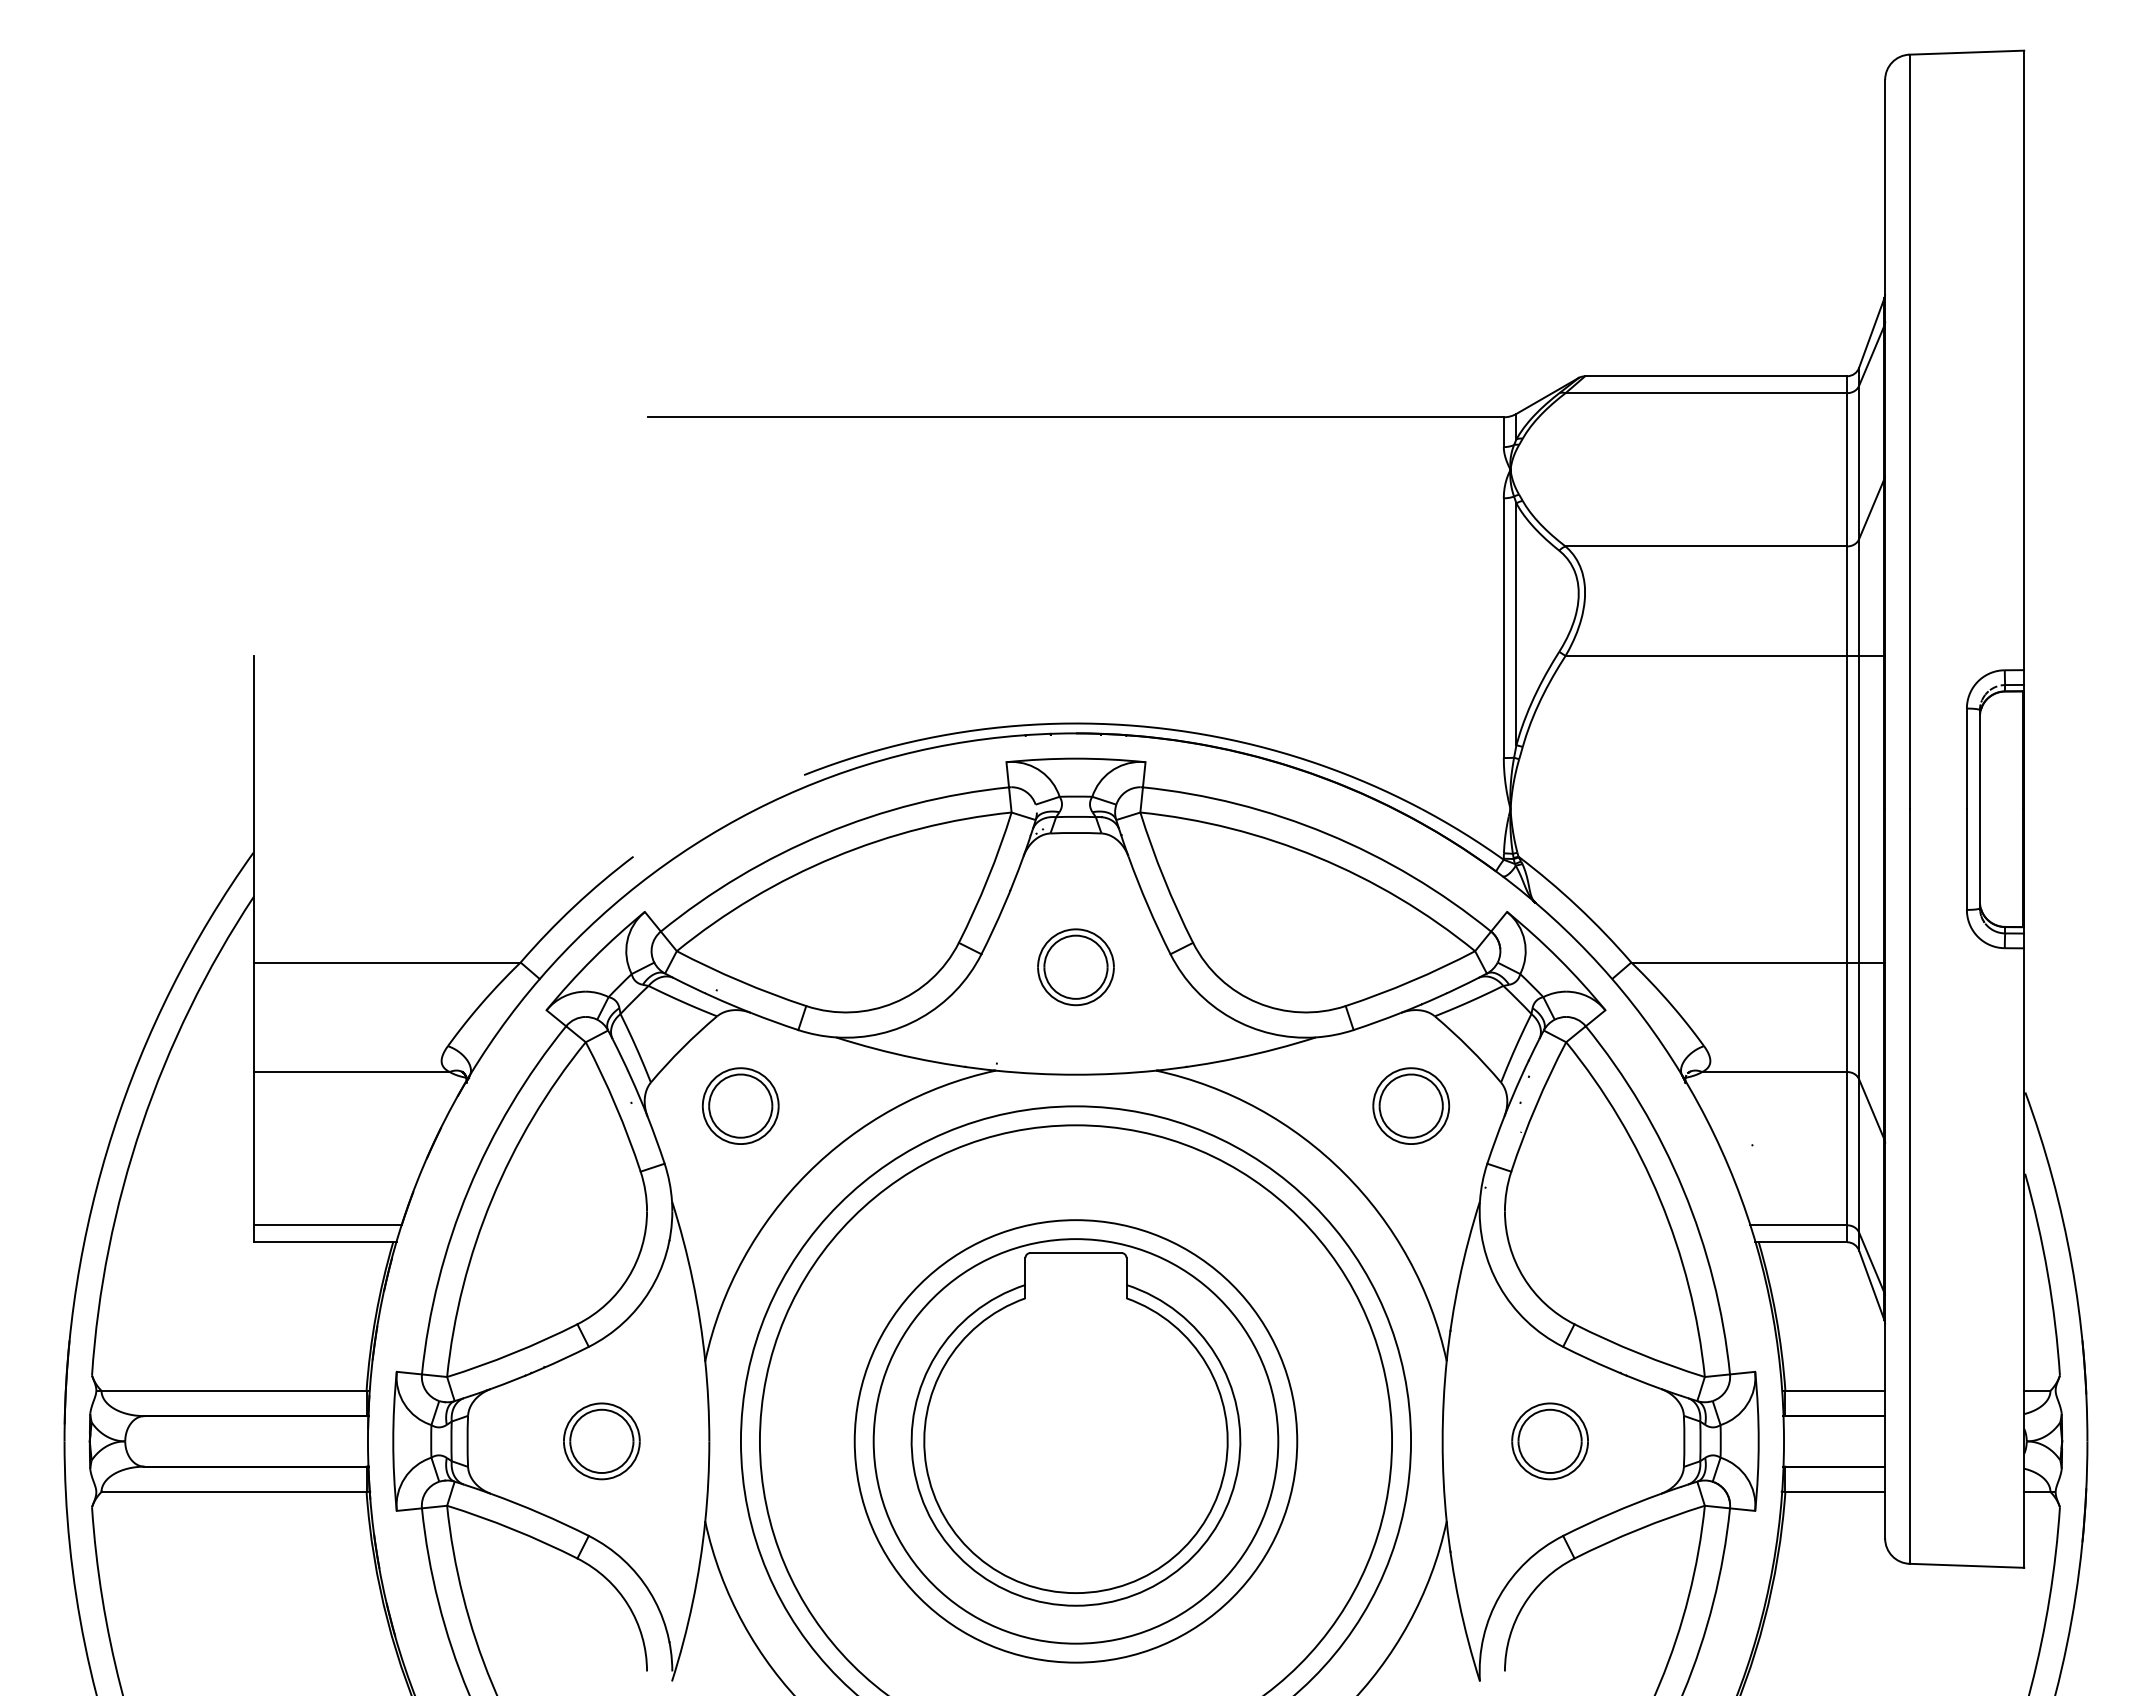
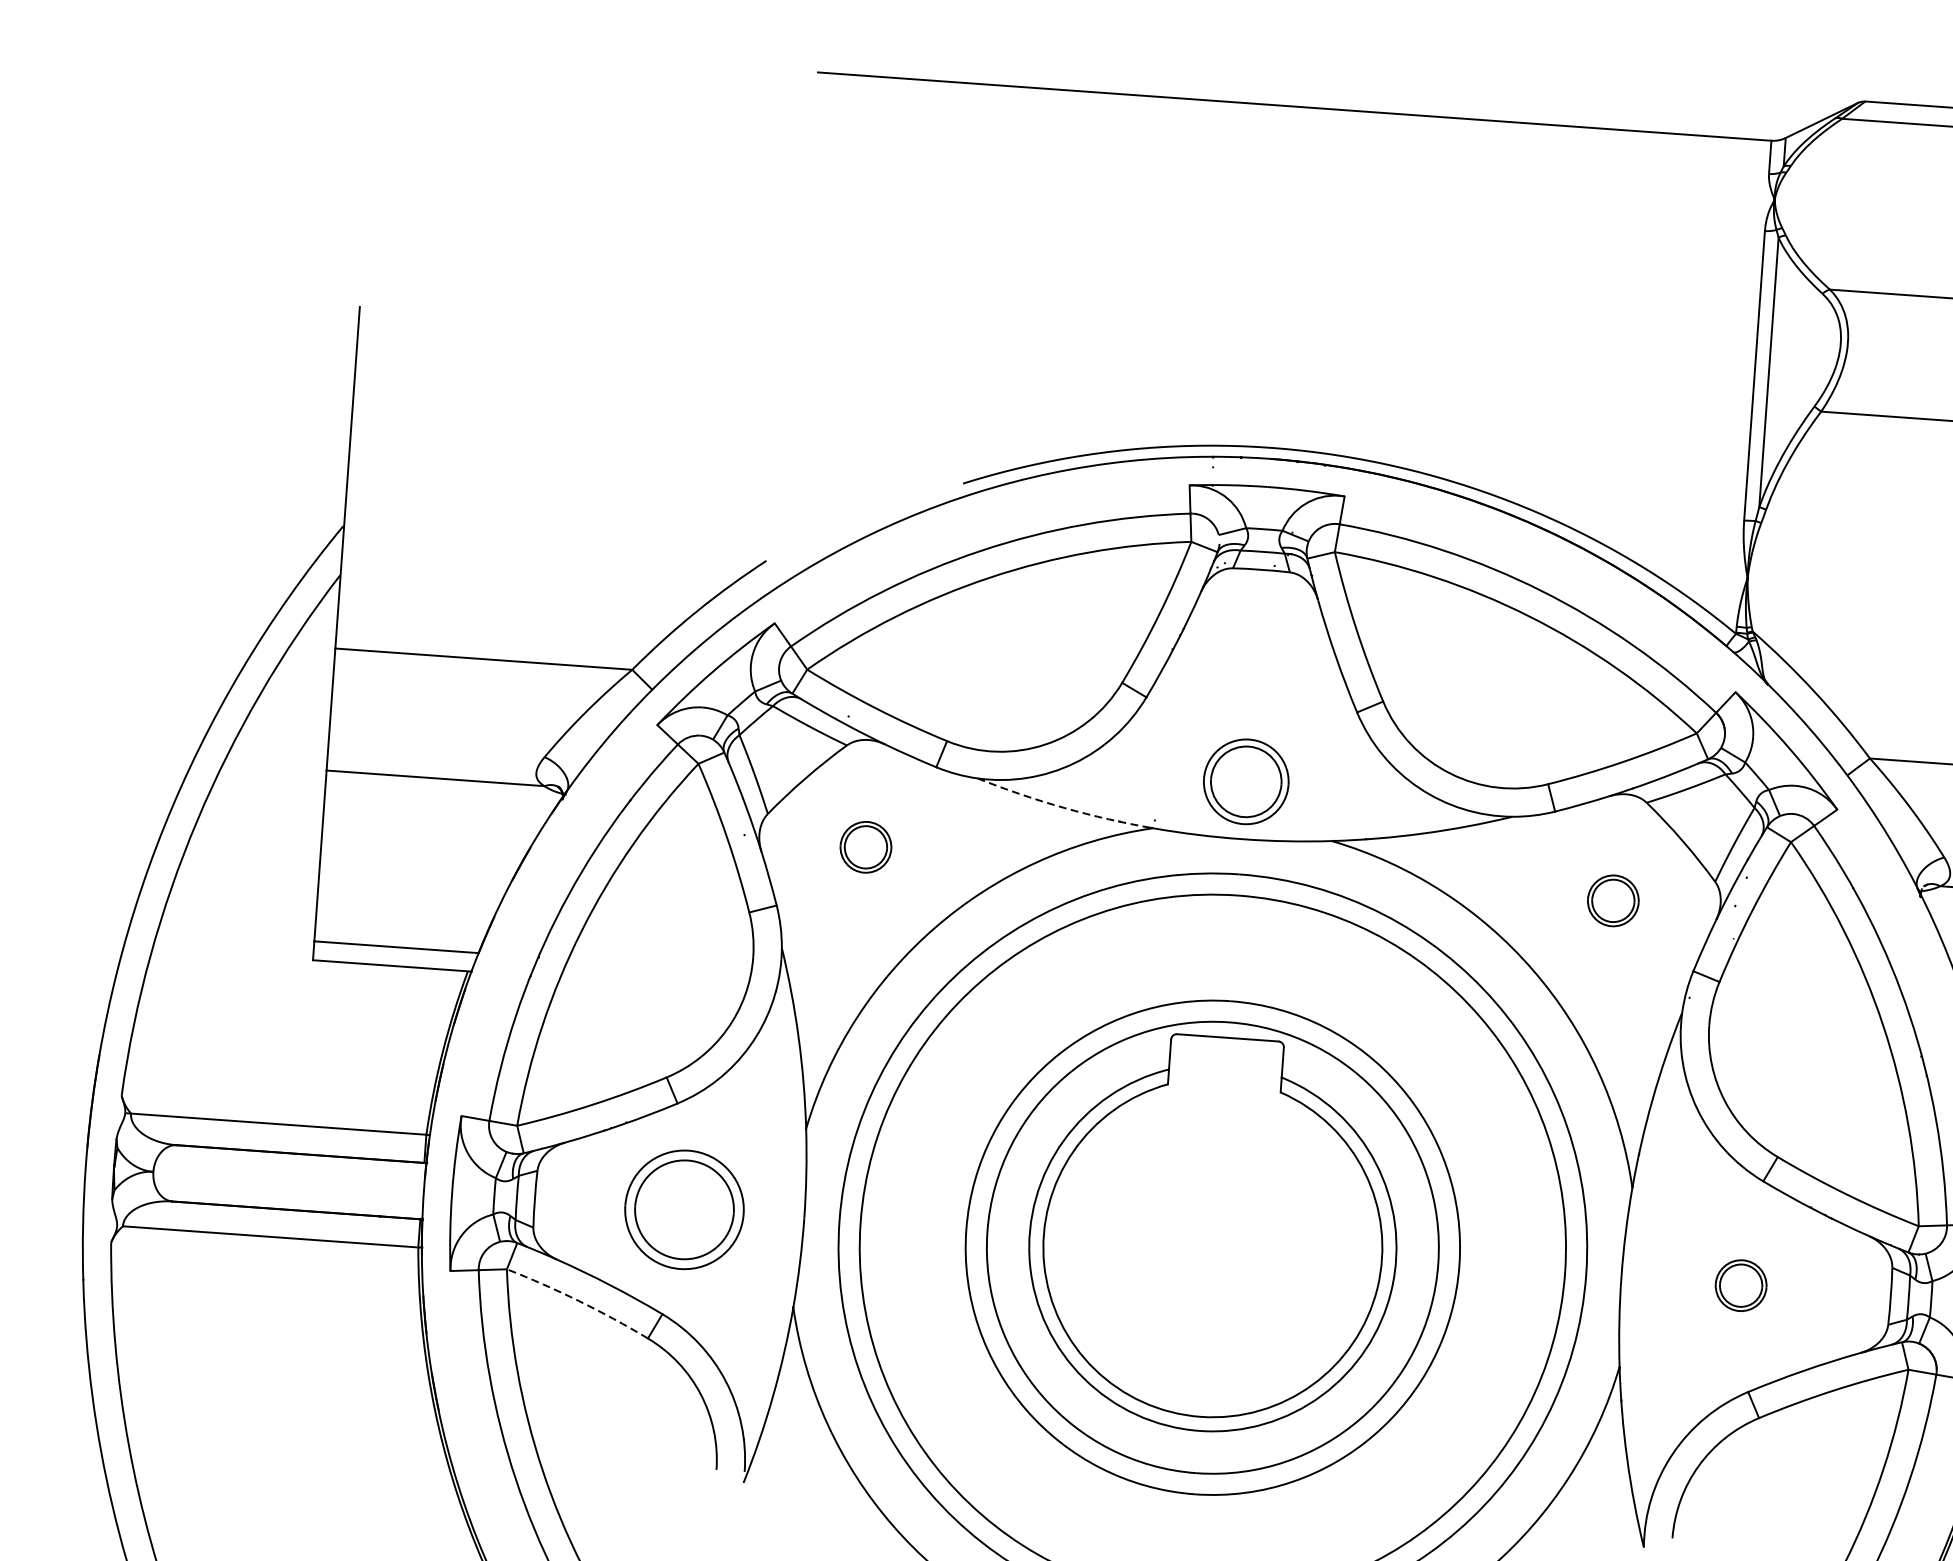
part: (1075, 967) -> (1245, 782), moved
arc: (915, 1058) -> (1064, 808), solid -> dashed
part: (740, 1105) -> (865, 846), size x0.6
part: (1411, 1105) -> (1613, 900), size x0.6
part: (601, 1441) -> (684, 1209), size x1.4
part: (1549, 1441) -> (1740, 1285), size x0.6
arc: (513, 1529) -> (579, 1301), solid -> dashed

